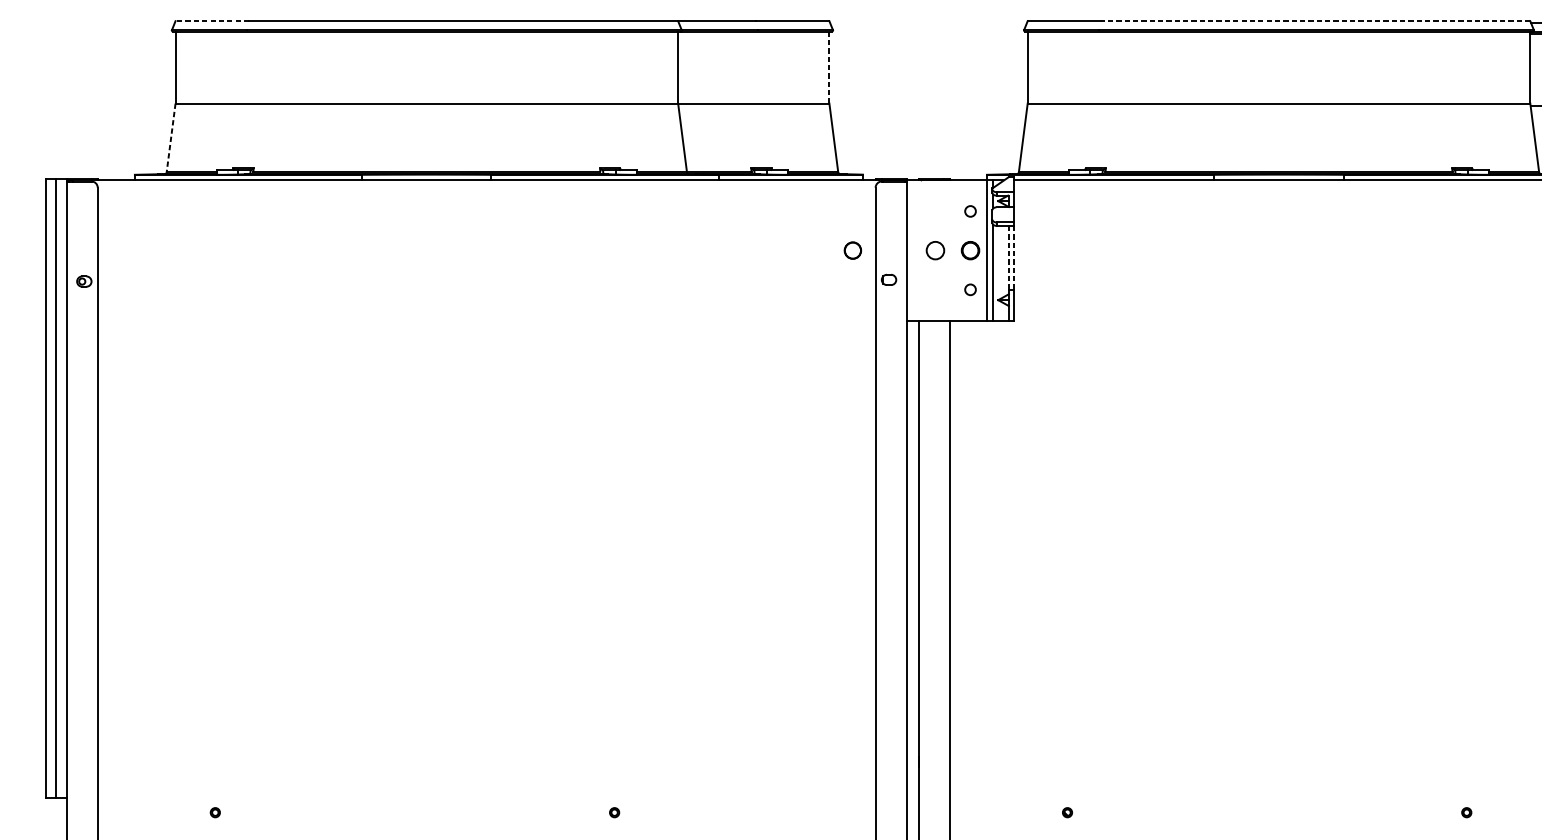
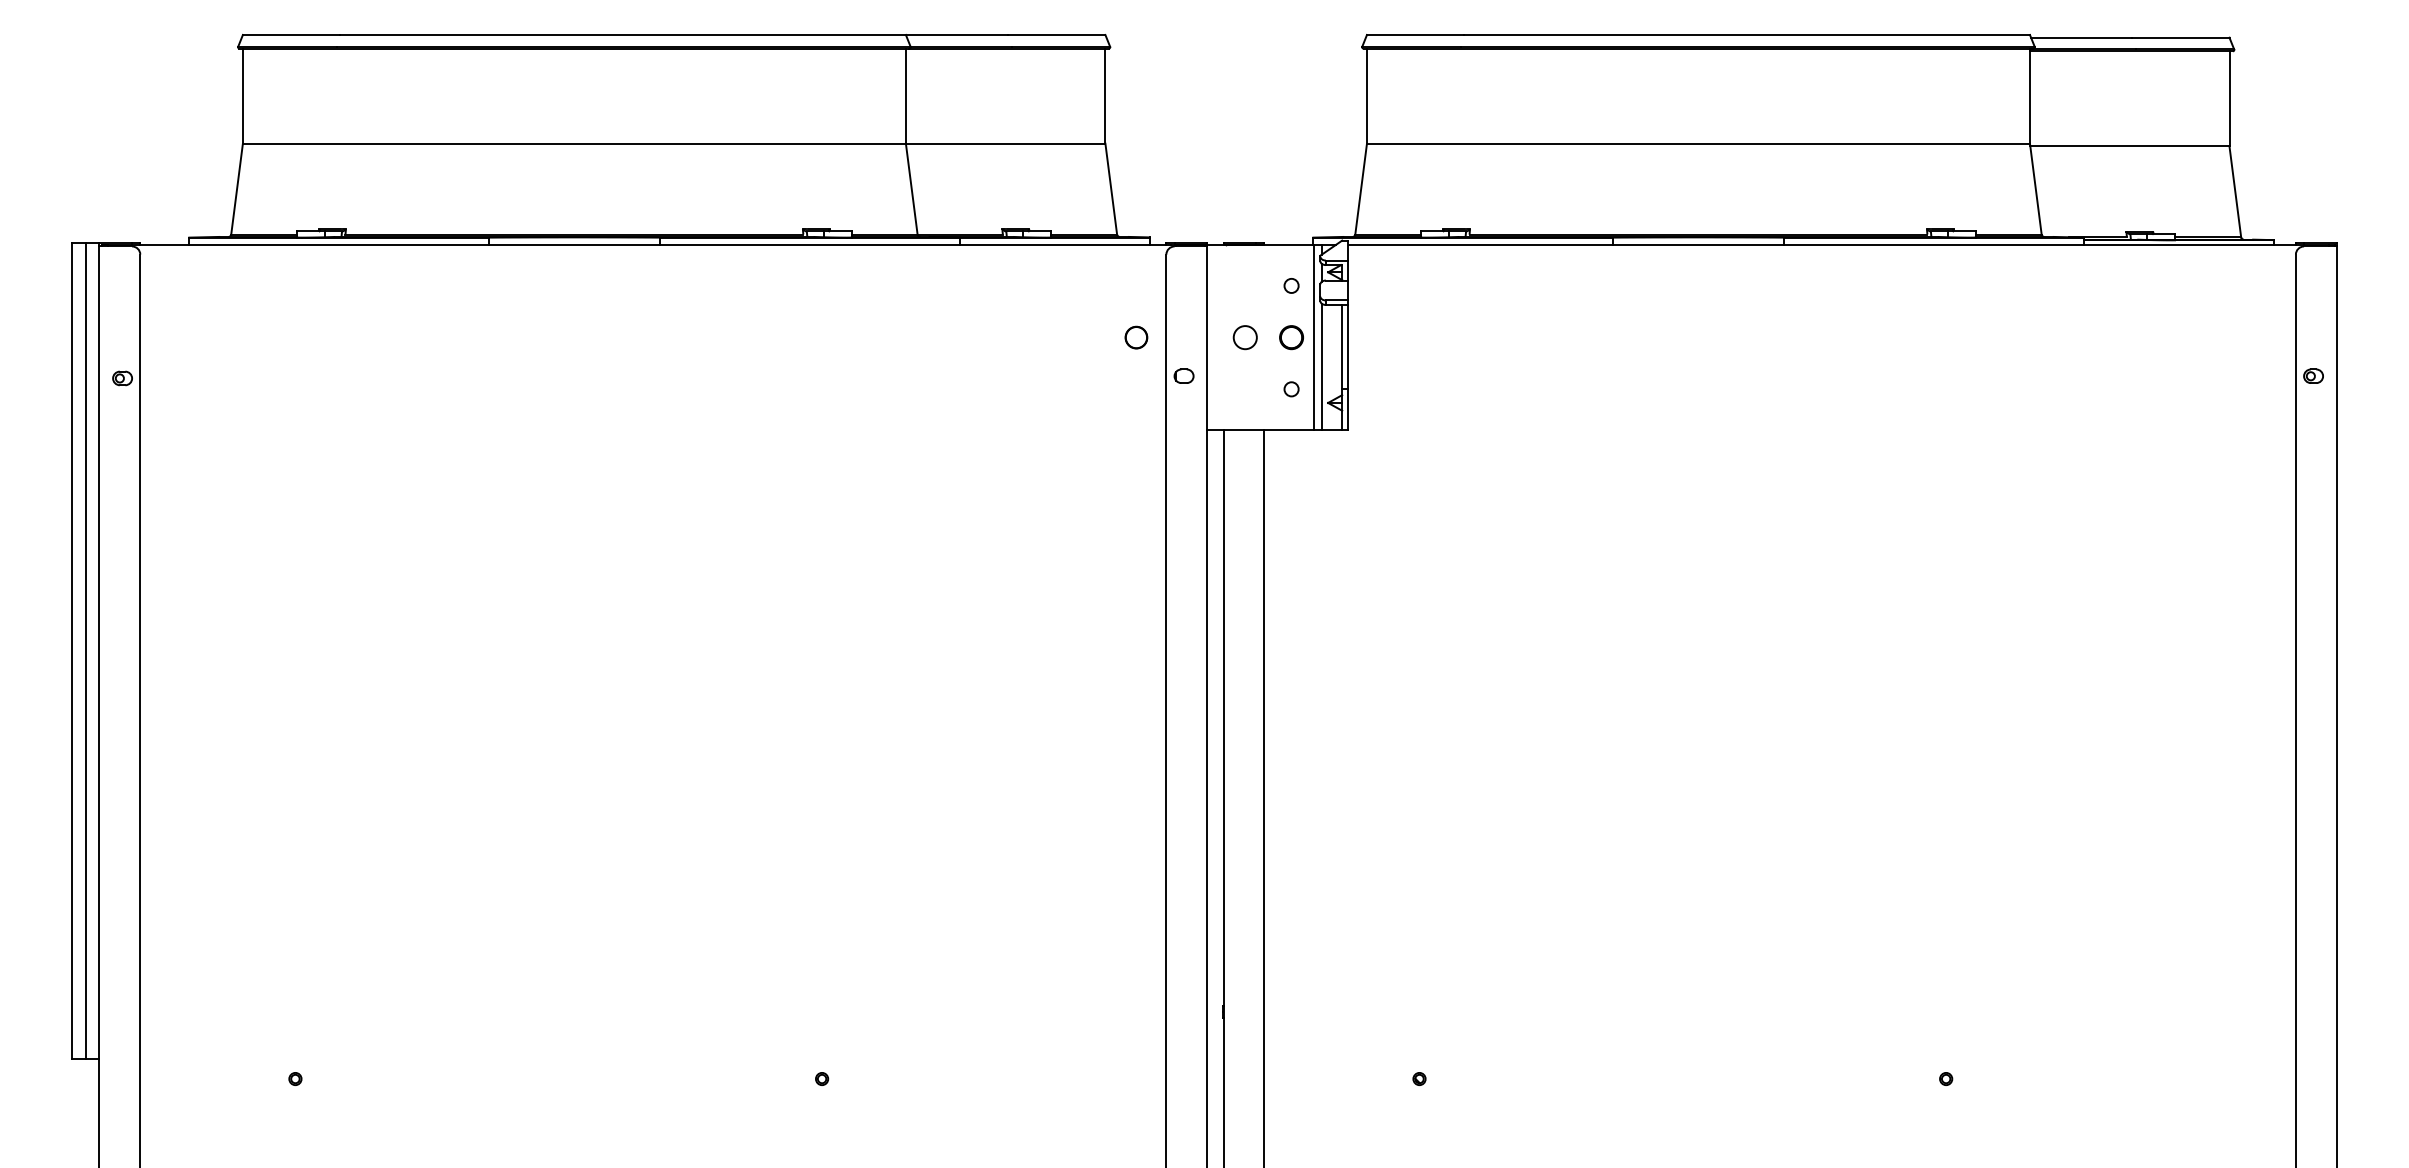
line: (212, 20) -> (291, 34), dashed -> solid
line: (1316, 20) -> (1747, 34), dashed -> solid
line: (829, 67) -> (1105, 96), dashed -> solid
line: (171, 138) -> (237, 189), dashed -> solid
line: (1009, 258) -> (1342, 347), dashed -> solid
line: (1013, 258) -> (1348, 347), dashed -> solid

